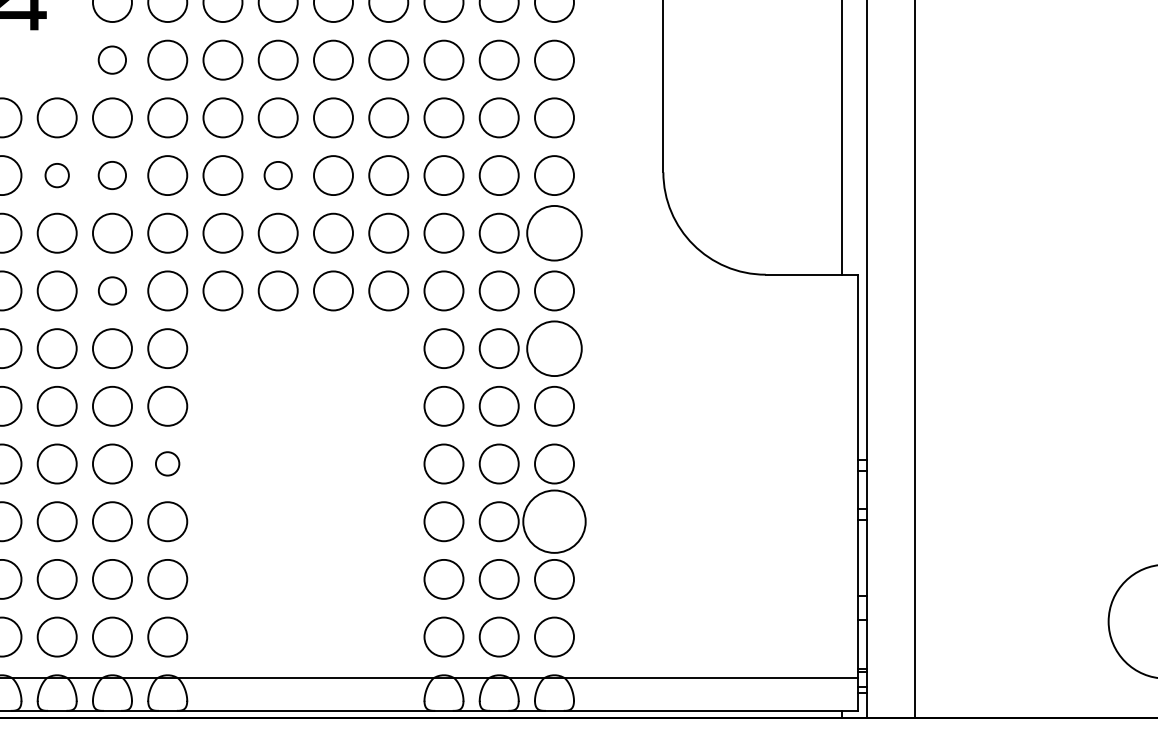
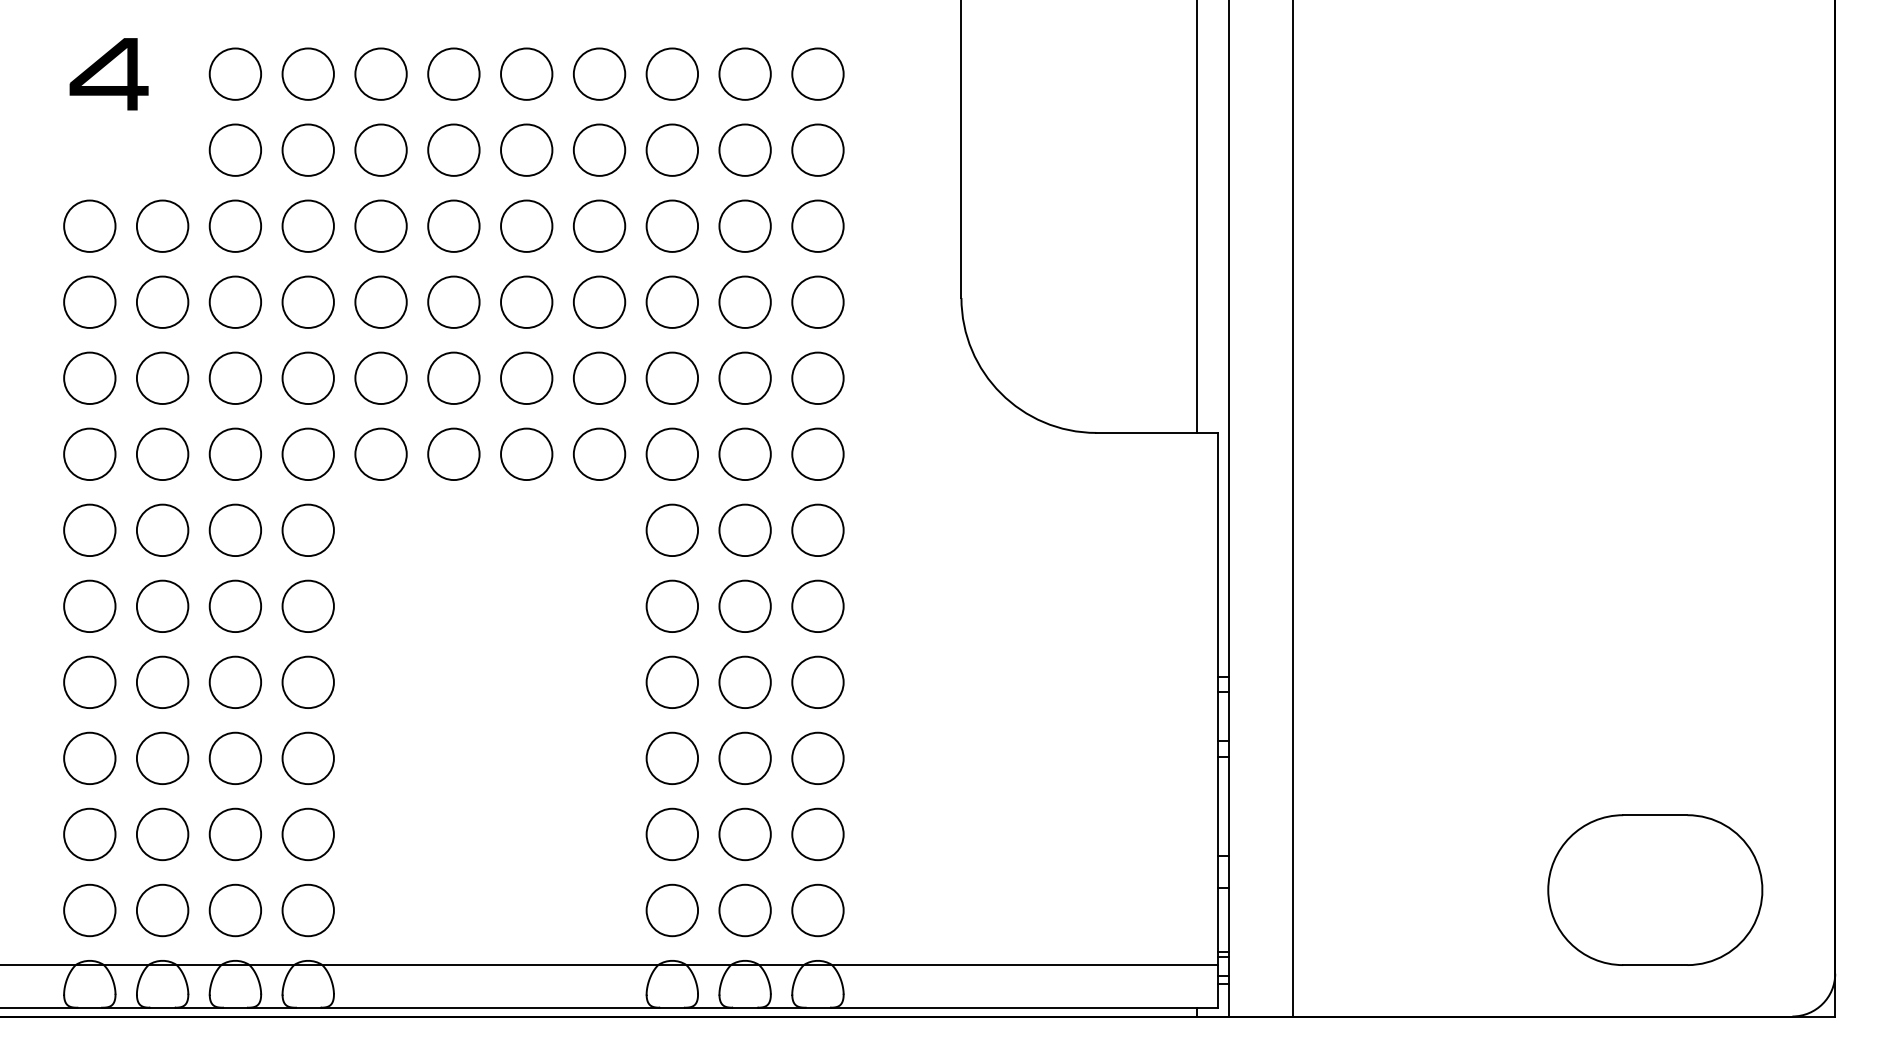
circle: (111, 59) -> (234, 149), size x1.43
circle: (57, 174) -> (162, 301), size x1.67
circle: (111, 174) -> (234, 301), size x1.43
circle: (277, 174) -> (453, 301), size x1.43
circle: (554, 233) -> (817, 378), size x0.71
circle: (112, 291) -> (235, 454), size x1.43
circle: (554, 347) -> (817, 529), size x0.71
circle: (167, 463) -> (307, 681), size x1.67
circle: (554, 521) -> (817, 758), size x0.62

